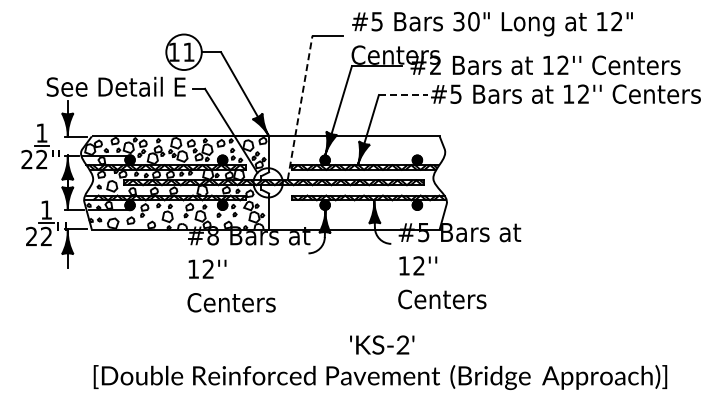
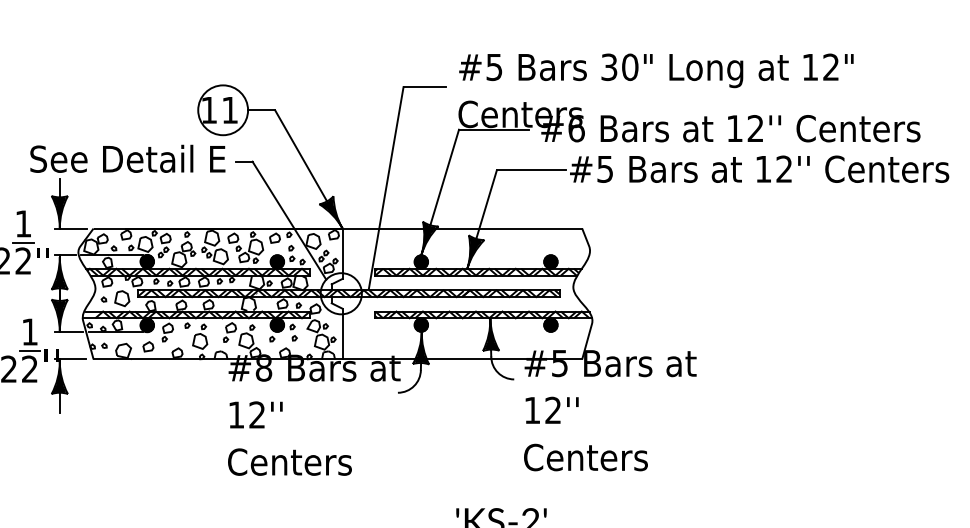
text: (435, 65) -> (576, 128), #2 -> #6
line: (403, 95) -> (531, 171), dashed -> solid
line: (300, 107) -> (386, 187), dashed -> solid

